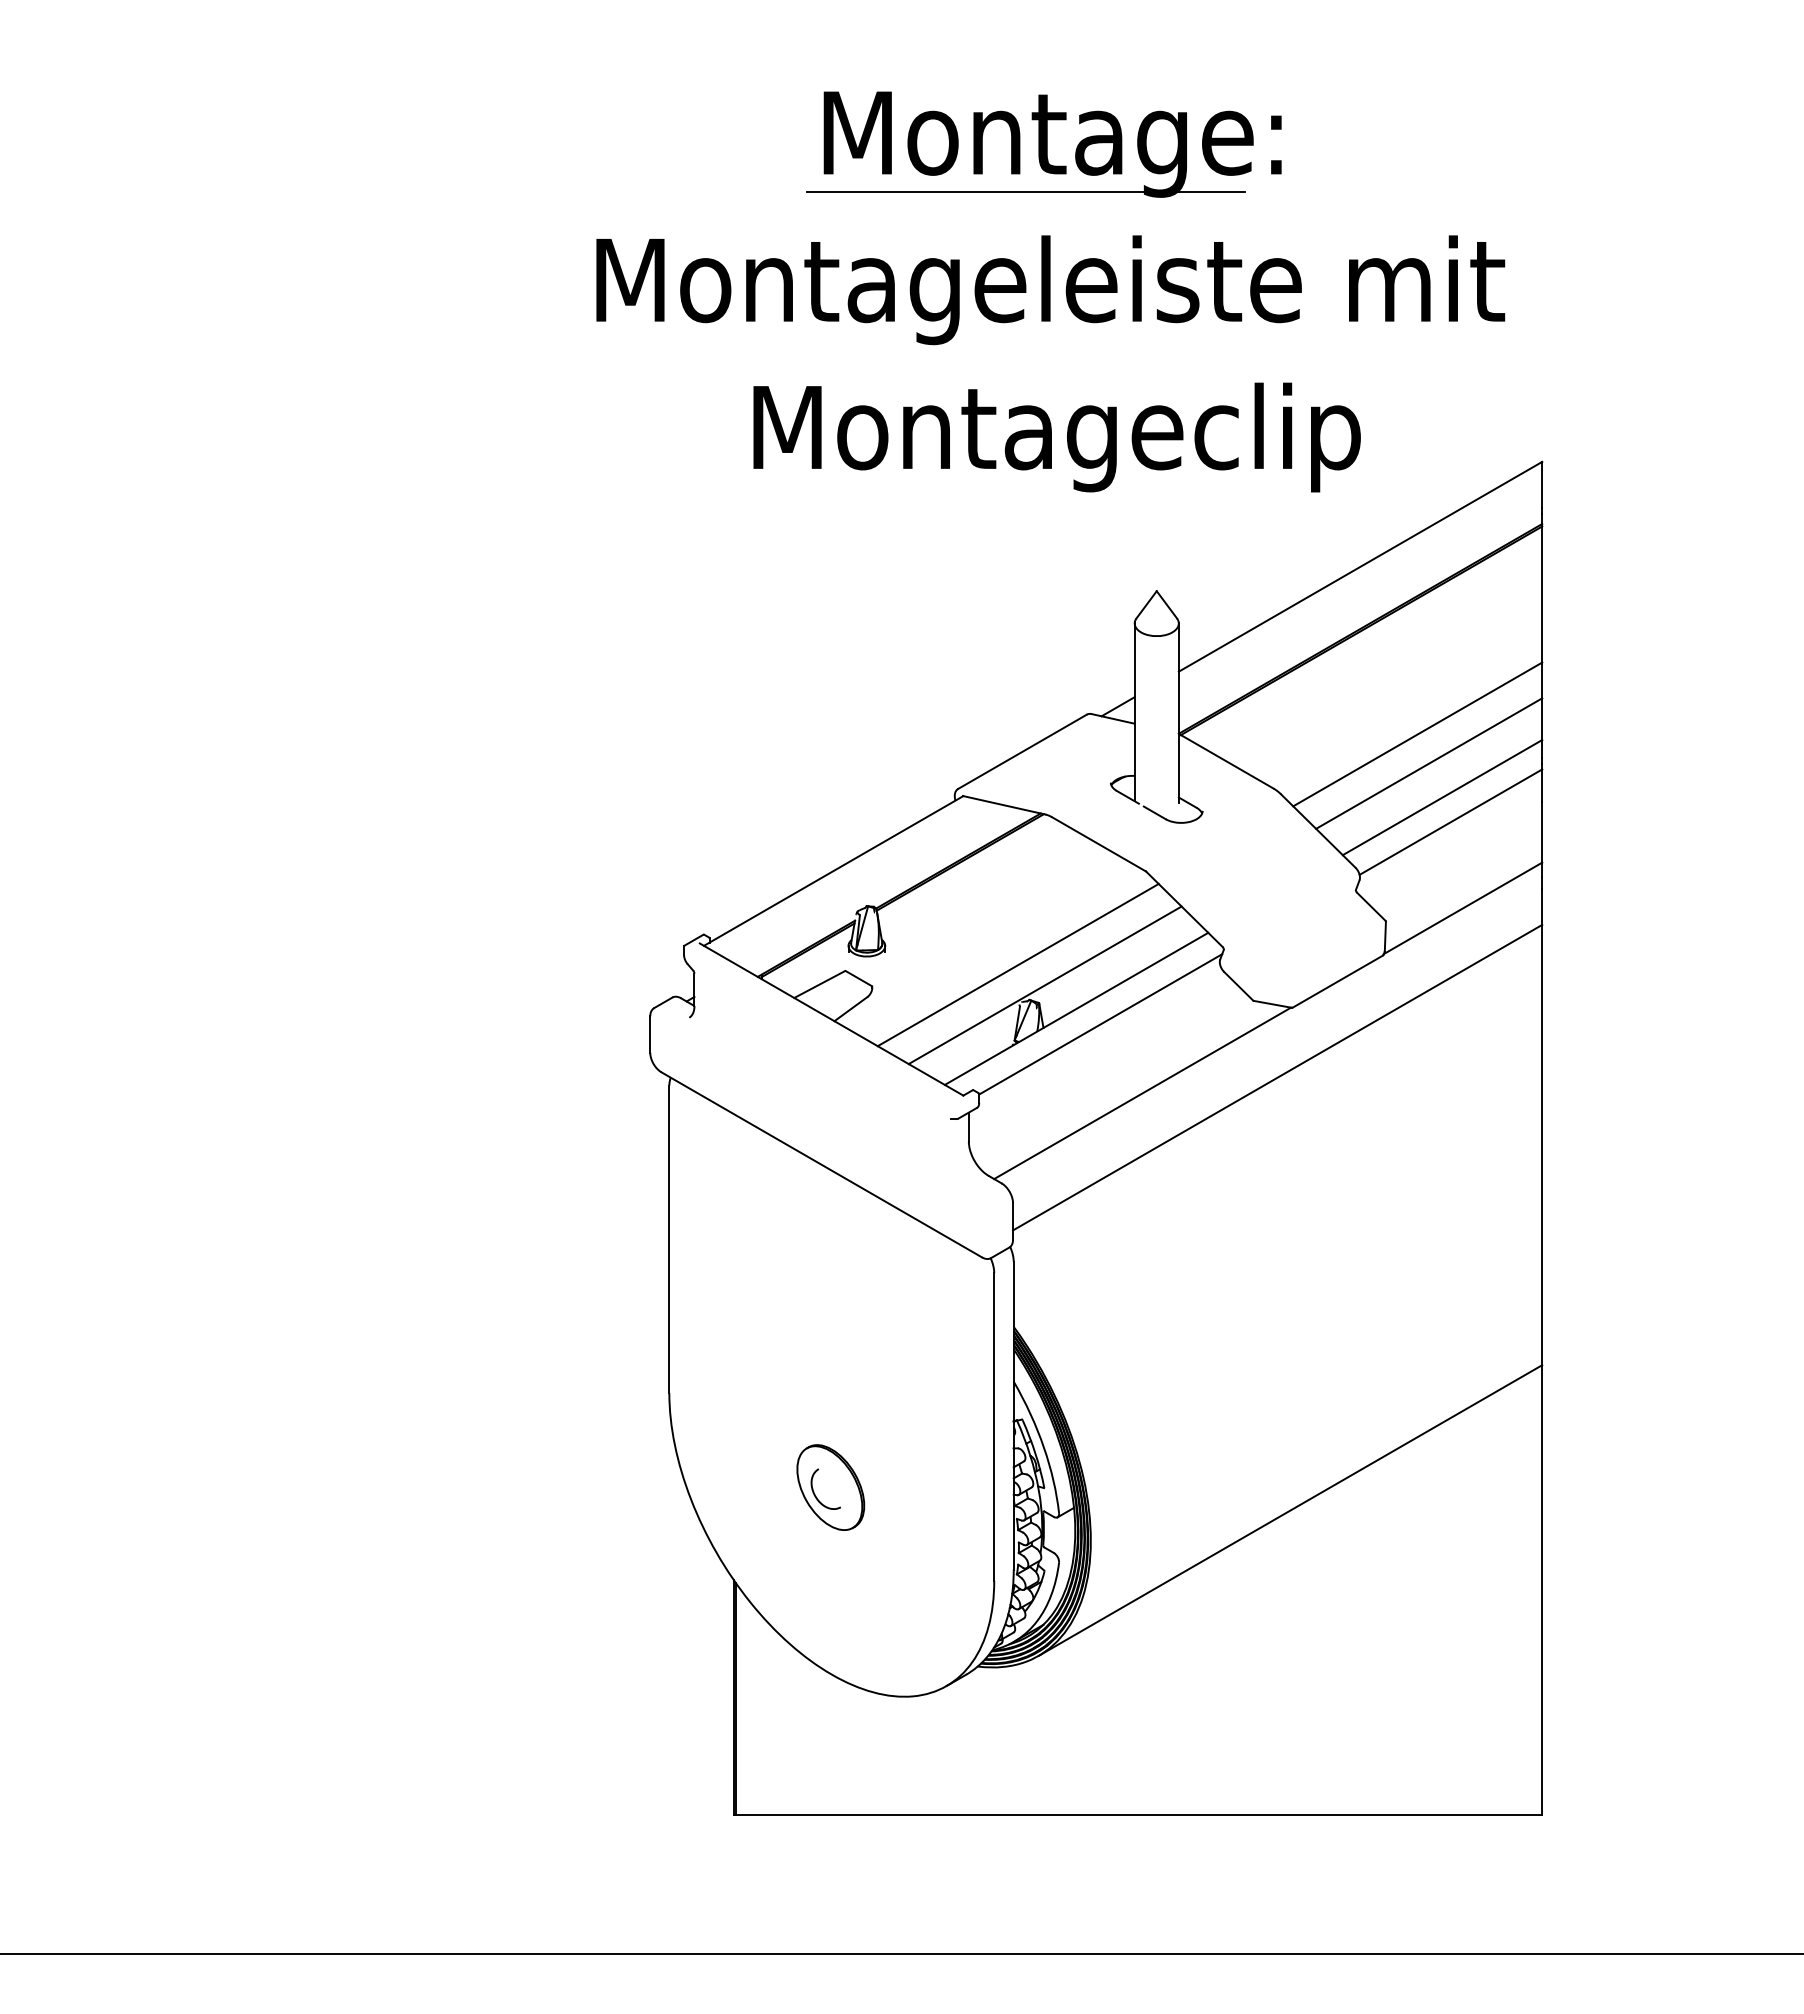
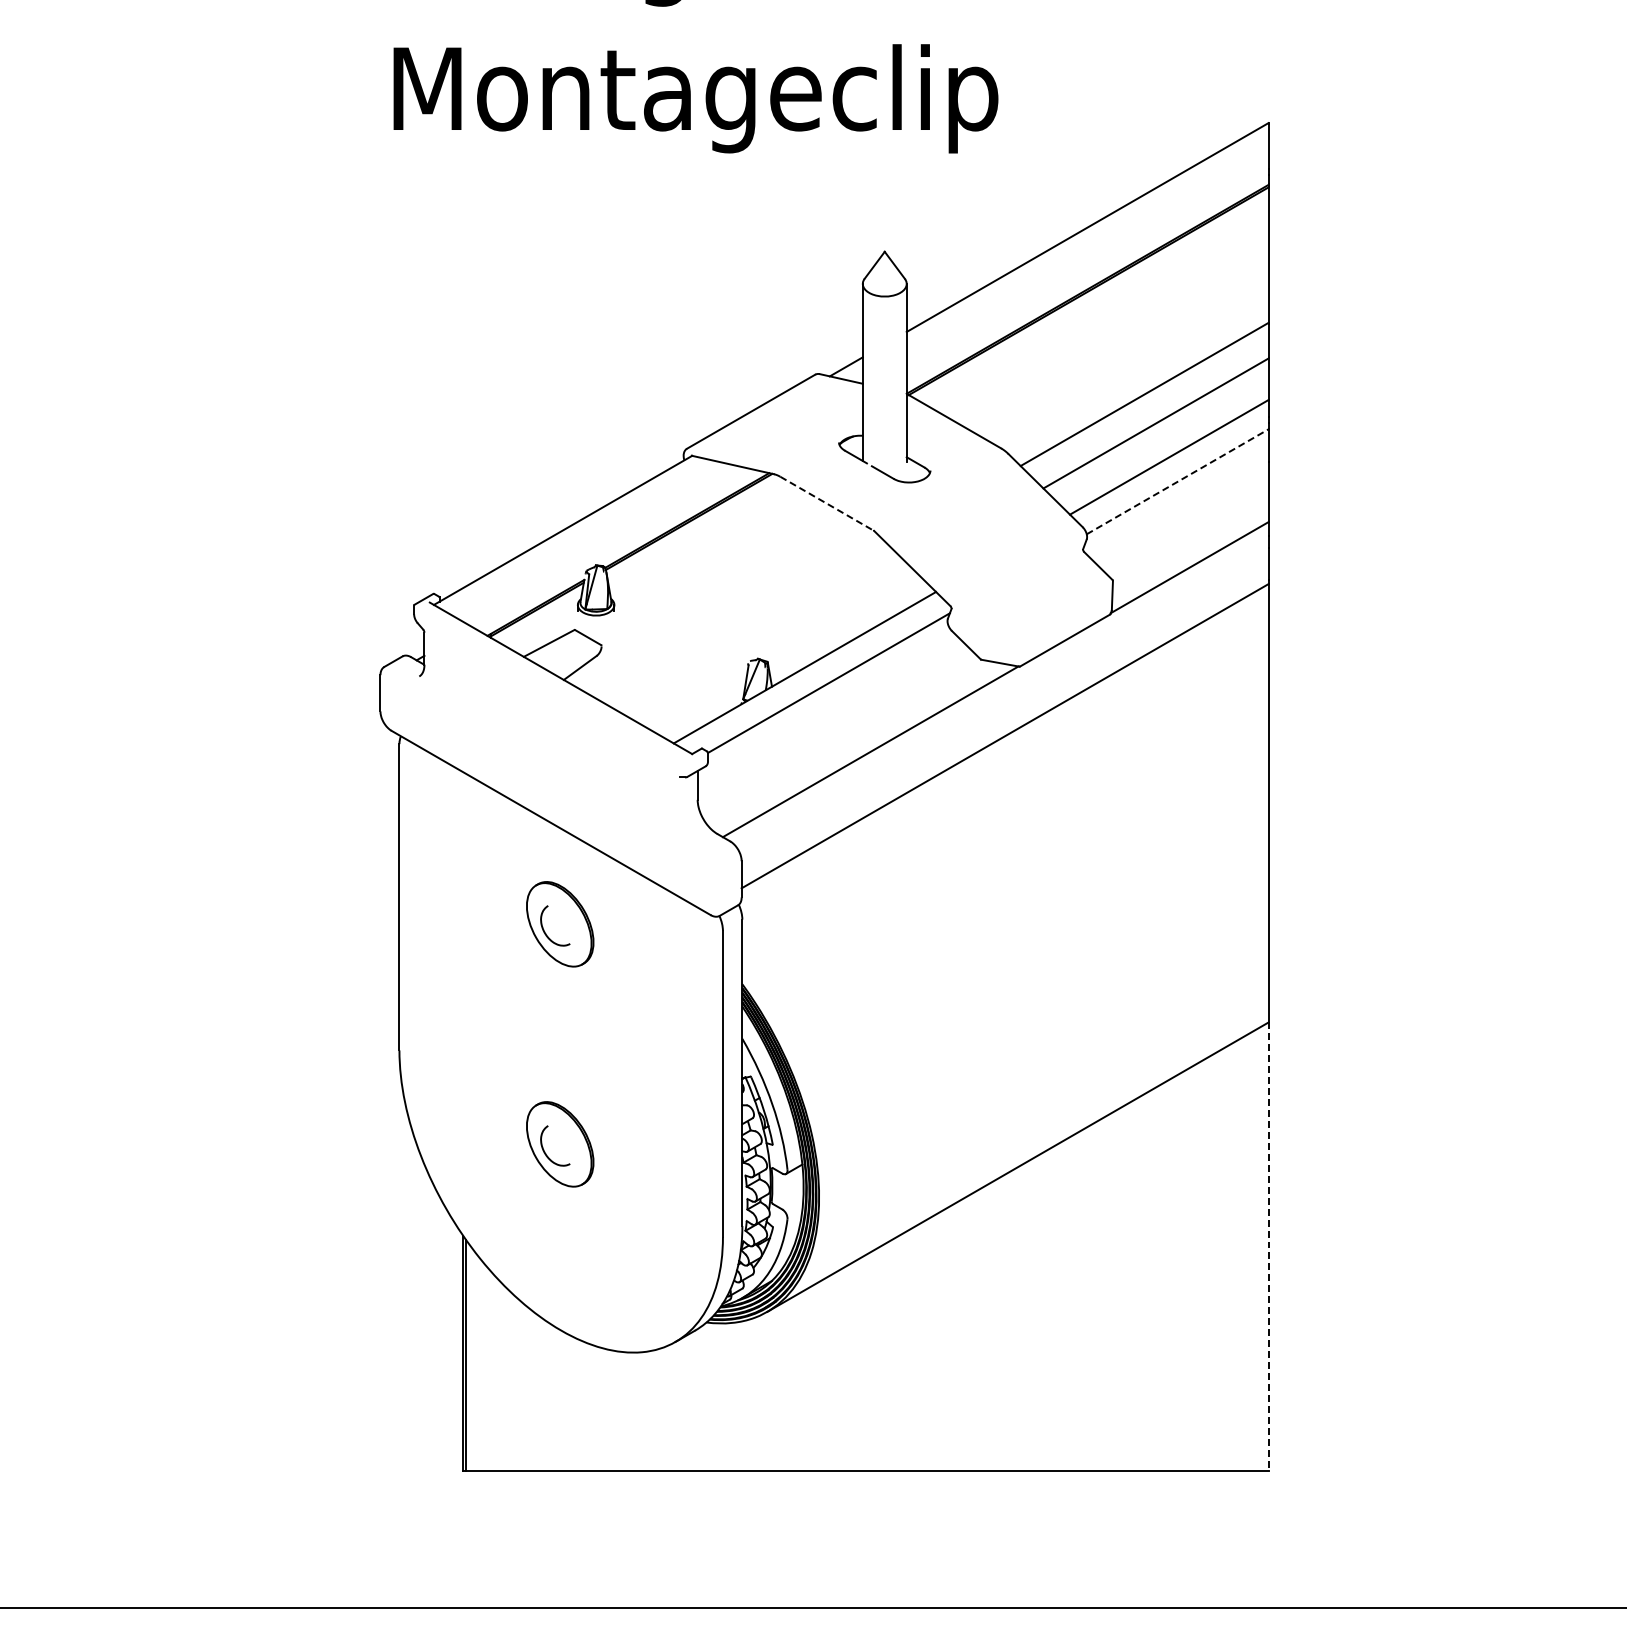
text: (1056, 437) -> (695, 98), moved
line: (1451, 821) -> (1178, 481), solid -> dashed
line: (1099, 844) -> (827, 504), solid -> dashed
line: (1017, 964) -> (746, 623), removed
line: (1044, 985) -> (772, 644), removed
part: (830, 1266) -> (559, 924), added
line: (1542, 1590) -> (1268, 1246), solid -> dashed

